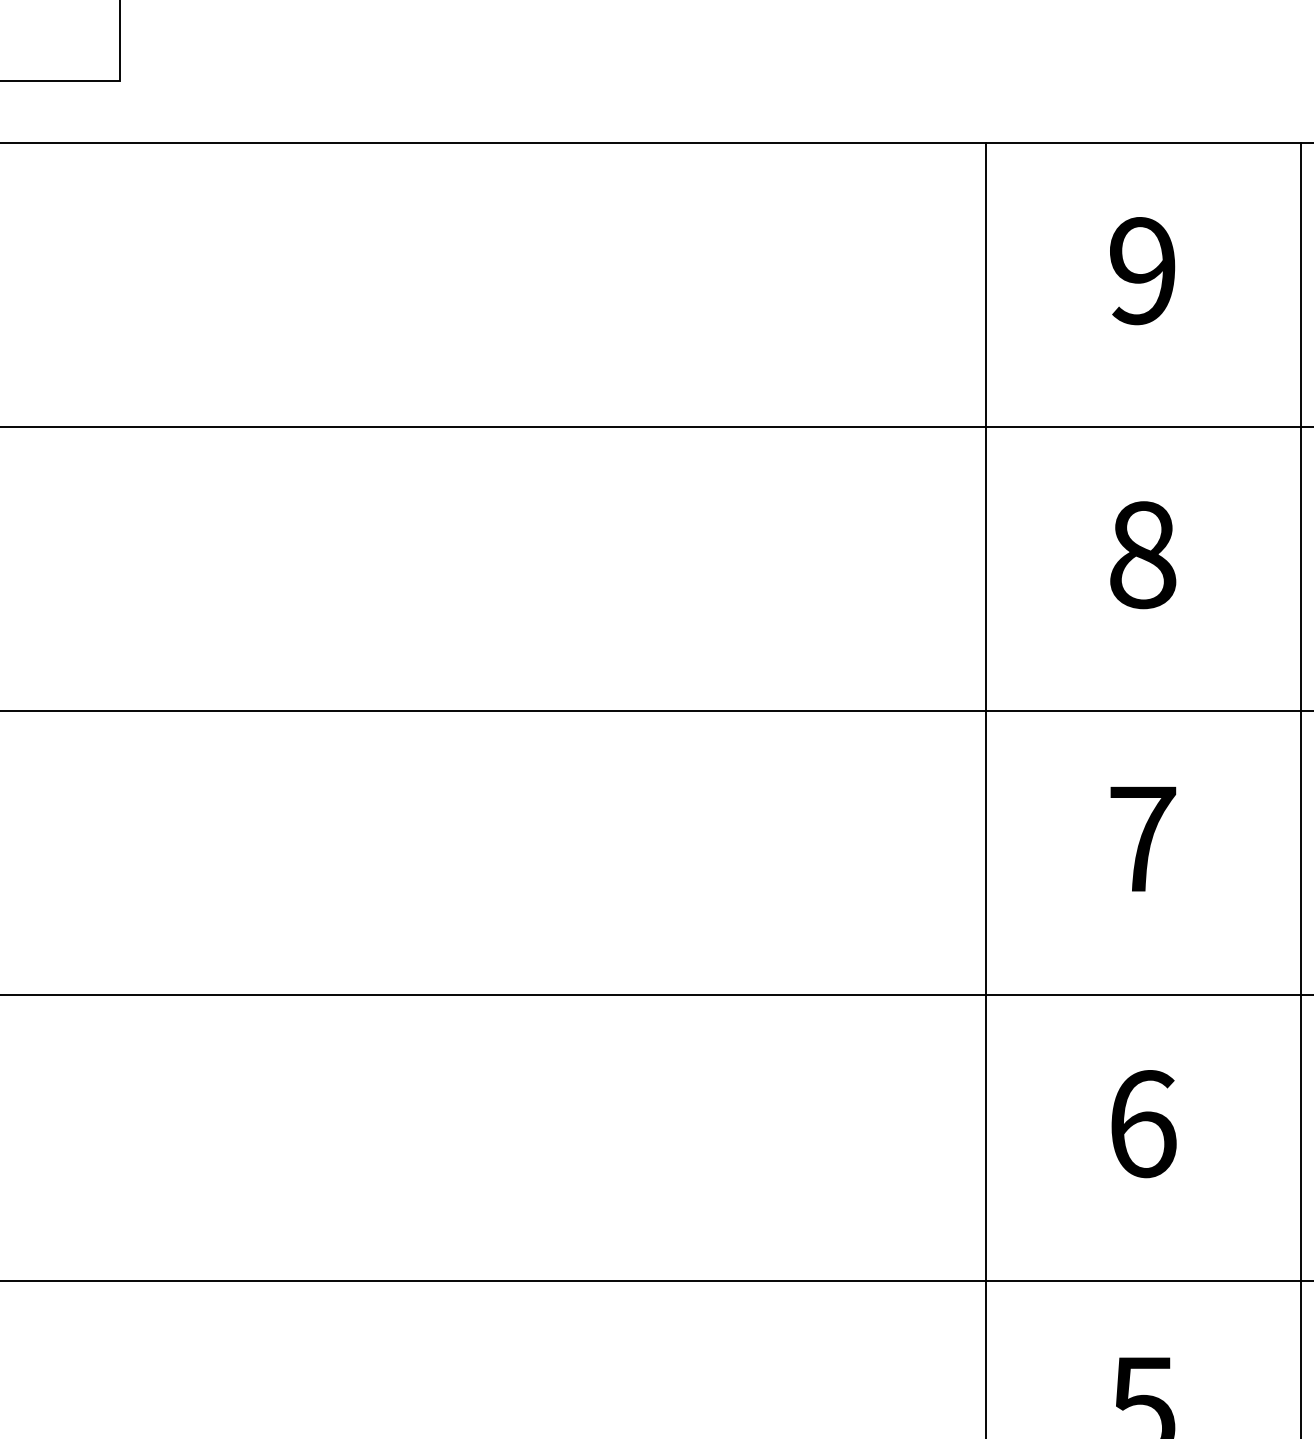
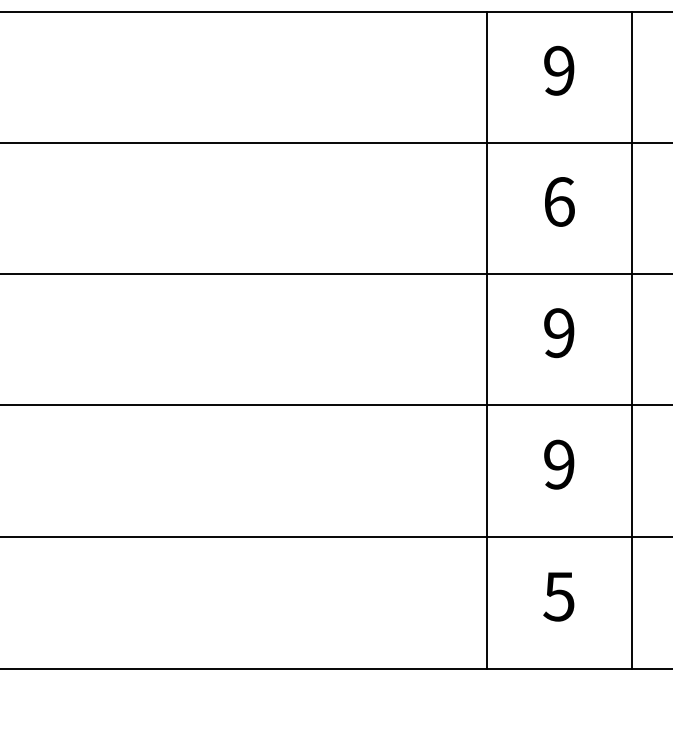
text: (1143, 554) -> (559, 201), 8 -> 6
text: (1143, 839) -> (559, 333), 7 -> 9
text: (1143, 1123) -> (559, 464), 6 -> 9

